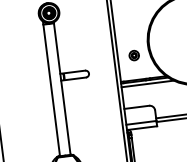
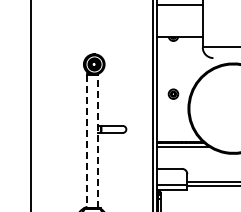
part: (134, 54) -> (173, 93), moved
line: (61, 88) -> (97, 140), solid -> dashed
line: (52, 90) -> (87, 141), solid -> dashed

